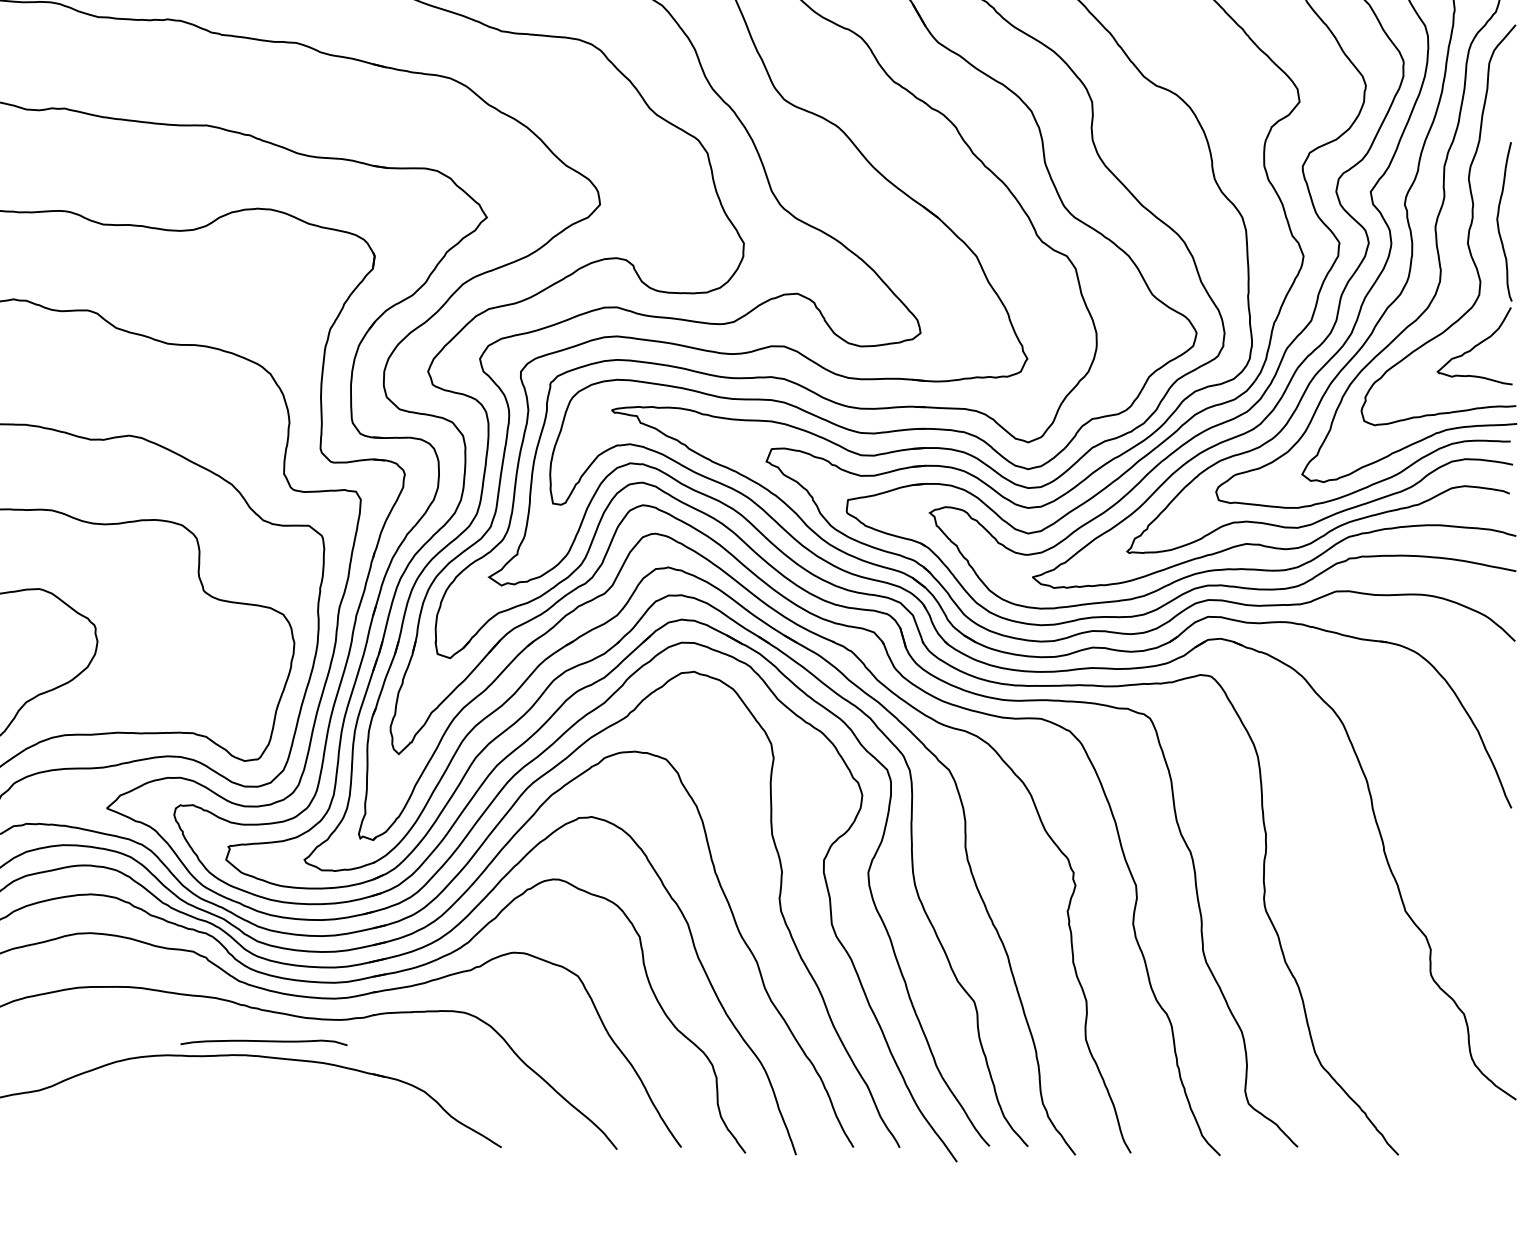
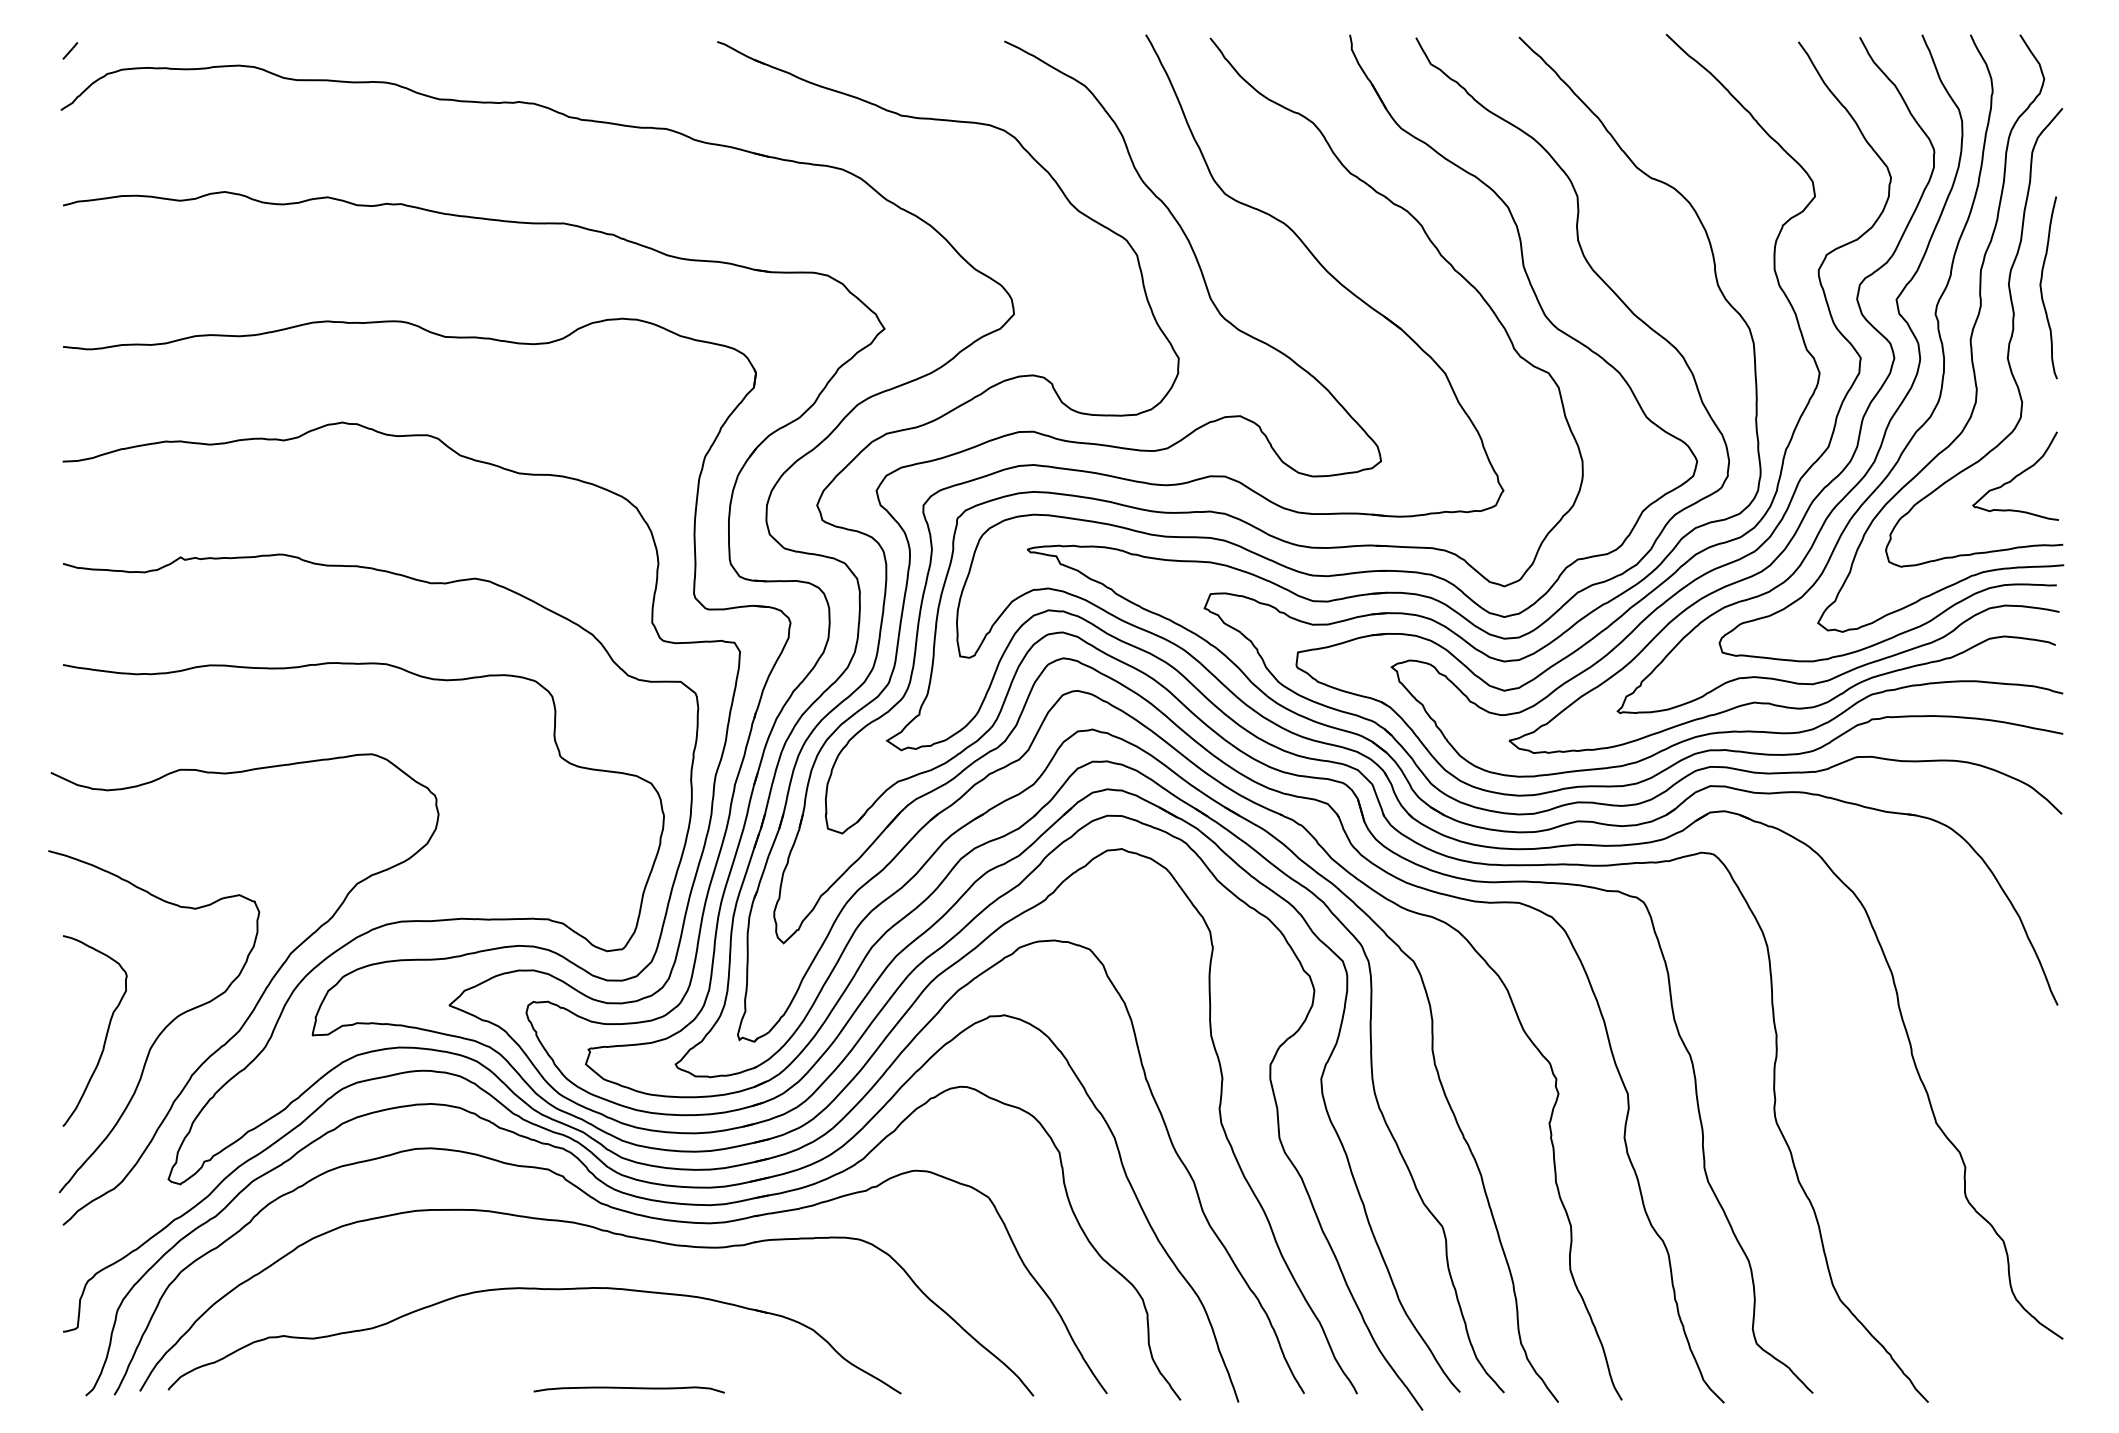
curve: (1498, 221) -> (2041, 287), moved
curve: (263, 1041) -> (628, 1388), moved

